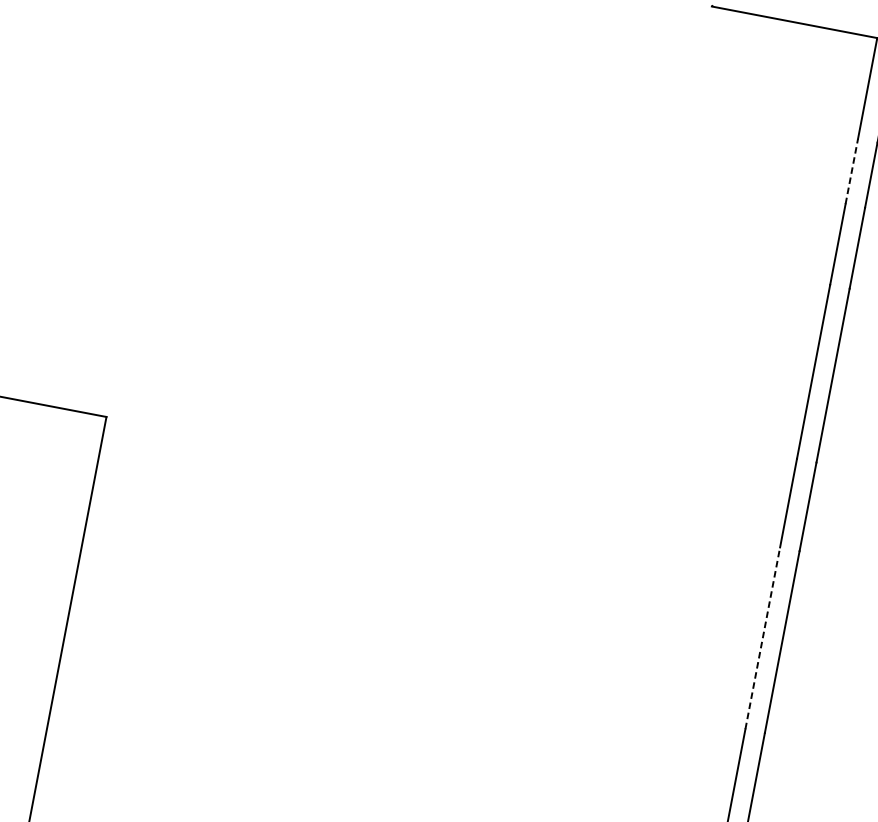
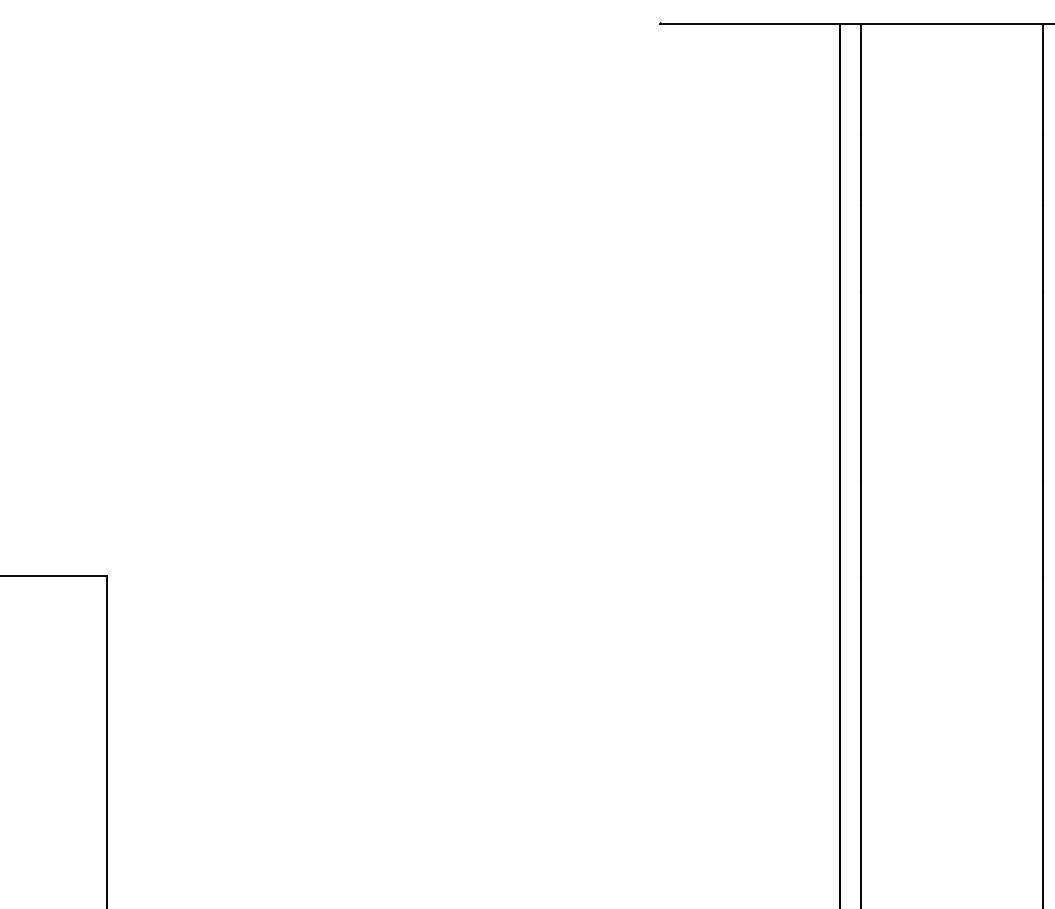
line: (852, 171) -> (840, 168), dashed -> solid
line: (763, 638) -> (840, 676), dashed -> solid

